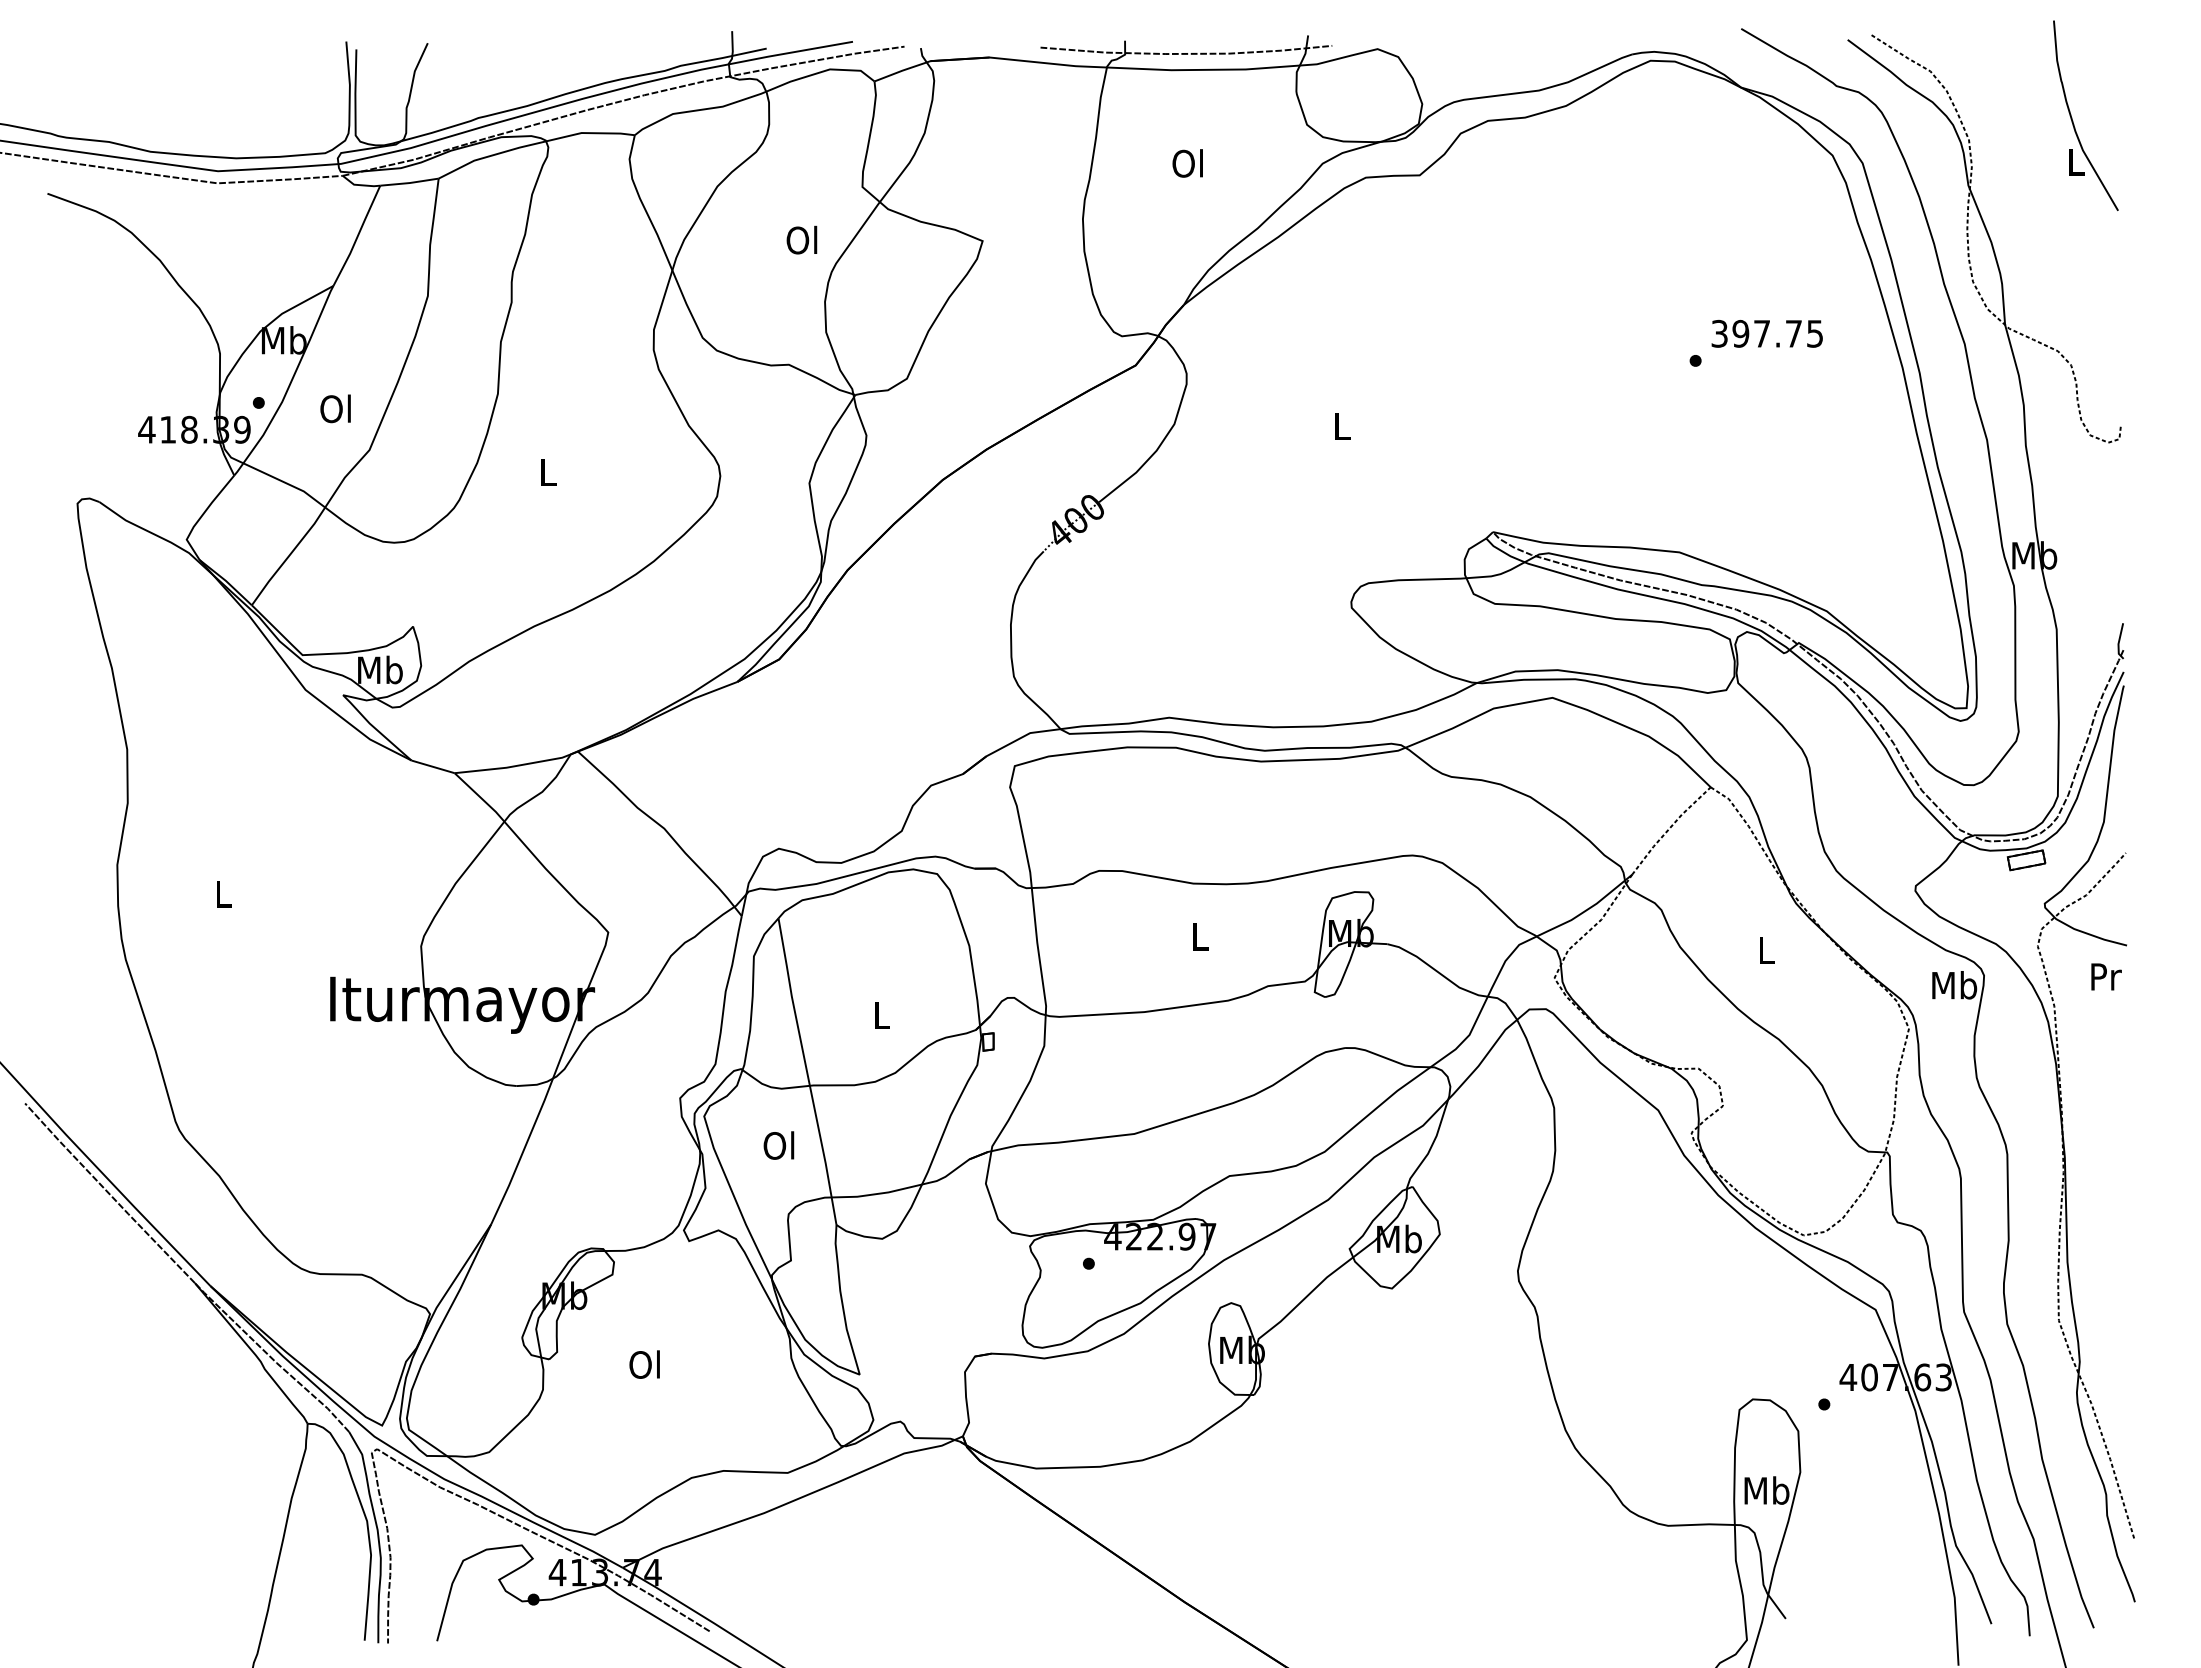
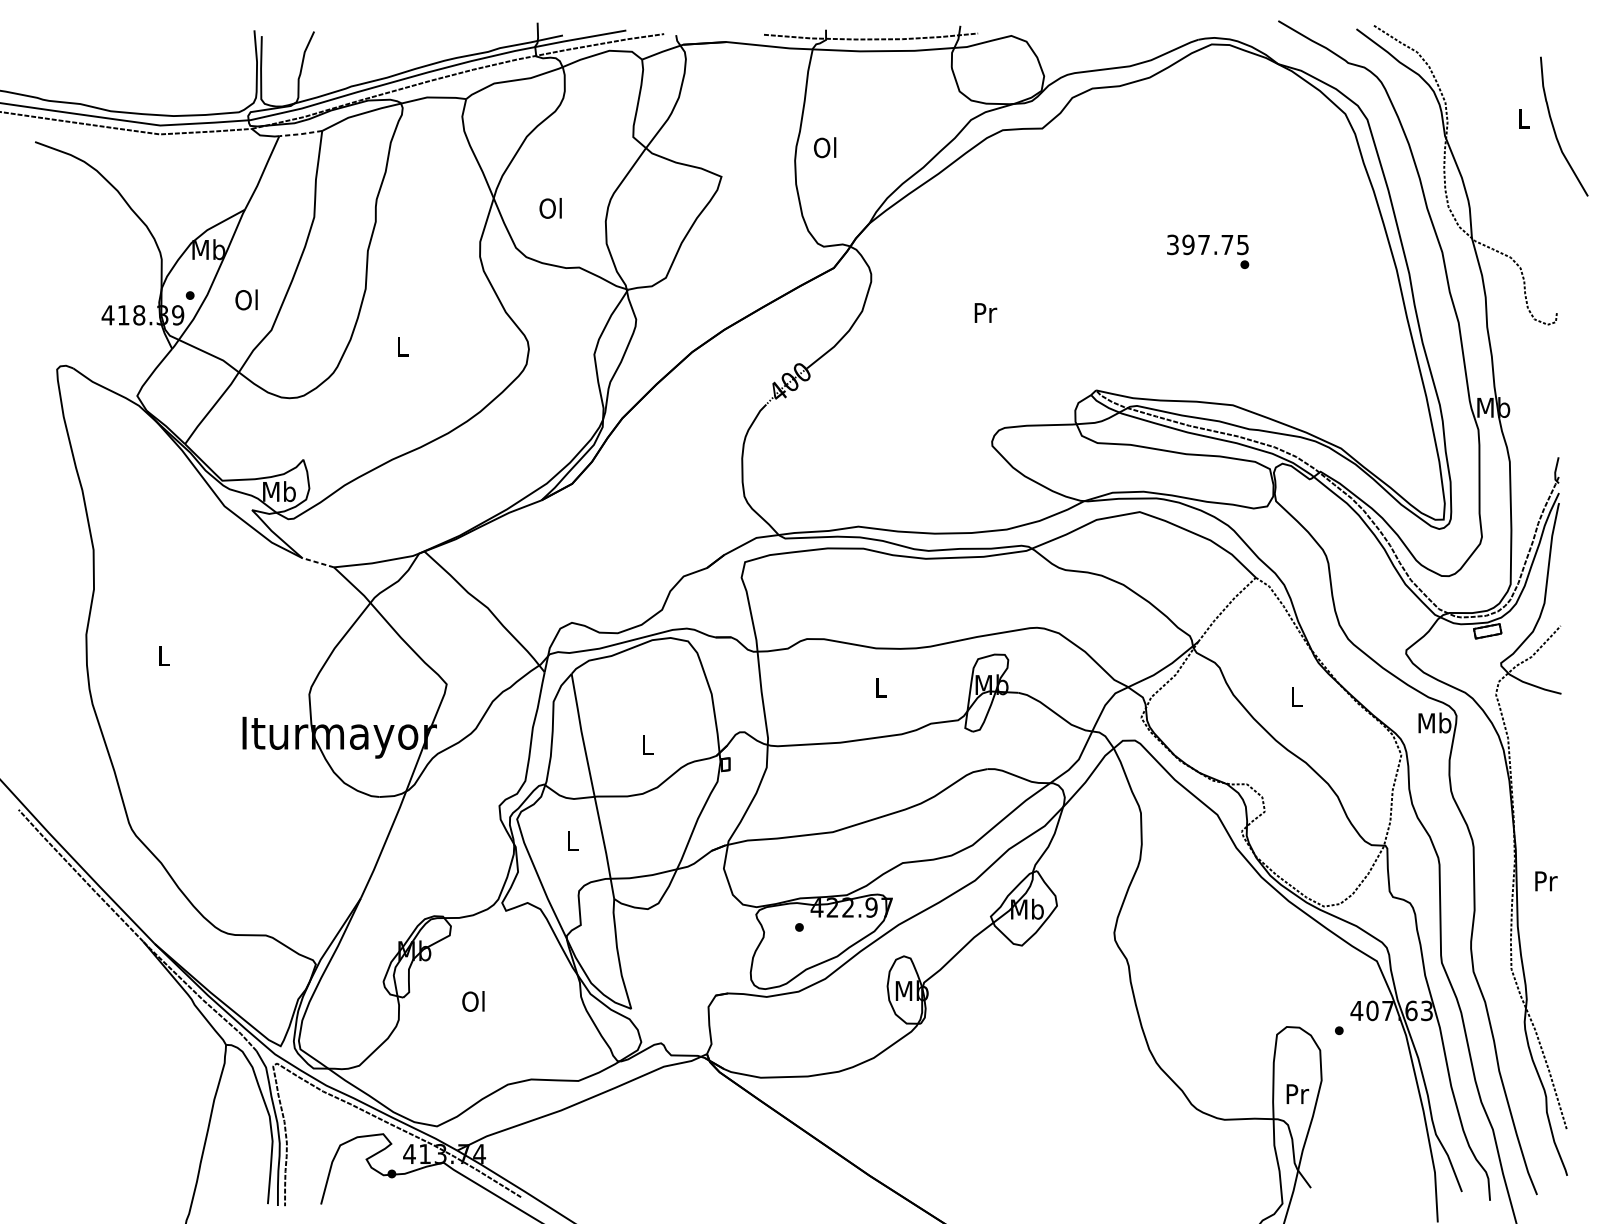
curve: (2073, 120) -> (1555, 130), moved
text: (1187, 163) -> (824, 147), moved
line: (409, 183) -> (300, 134), solid -> dashed
text: (801, 239) -> (550, 207), moved
text: (1766, 333) -> (1207, 244), moved
text: (1342, 426) -> (985, 312), L -> Pr
line: (433, 766) -> (318, 562), solid -> dashed
text: (2106, 976) -> (1546, 881), moved
text: (778, 1145) -> (571, 840), Ol -> L
text: (1766, 1490) -> (1296, 1093), Mb -> Pr

